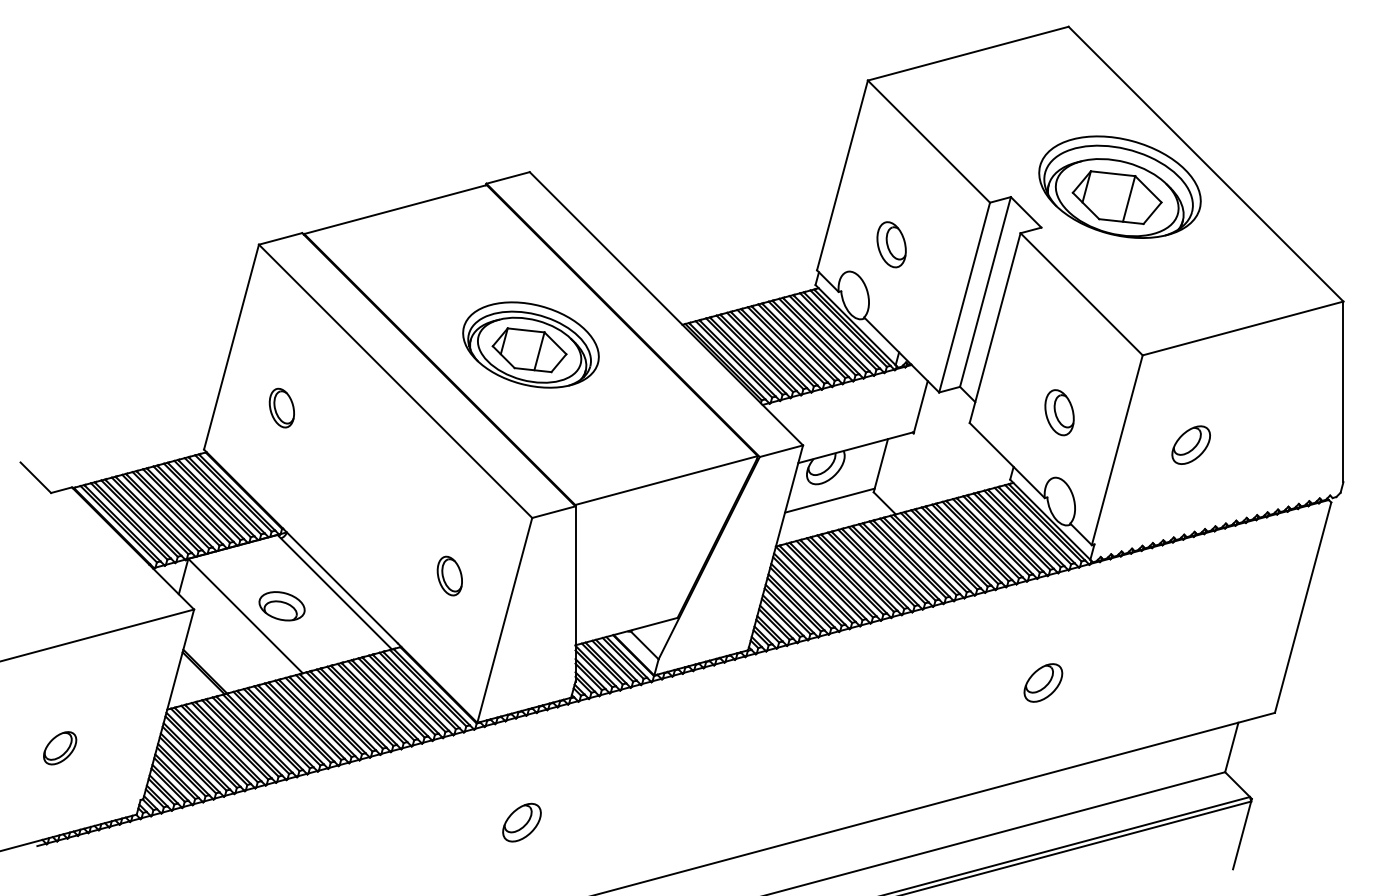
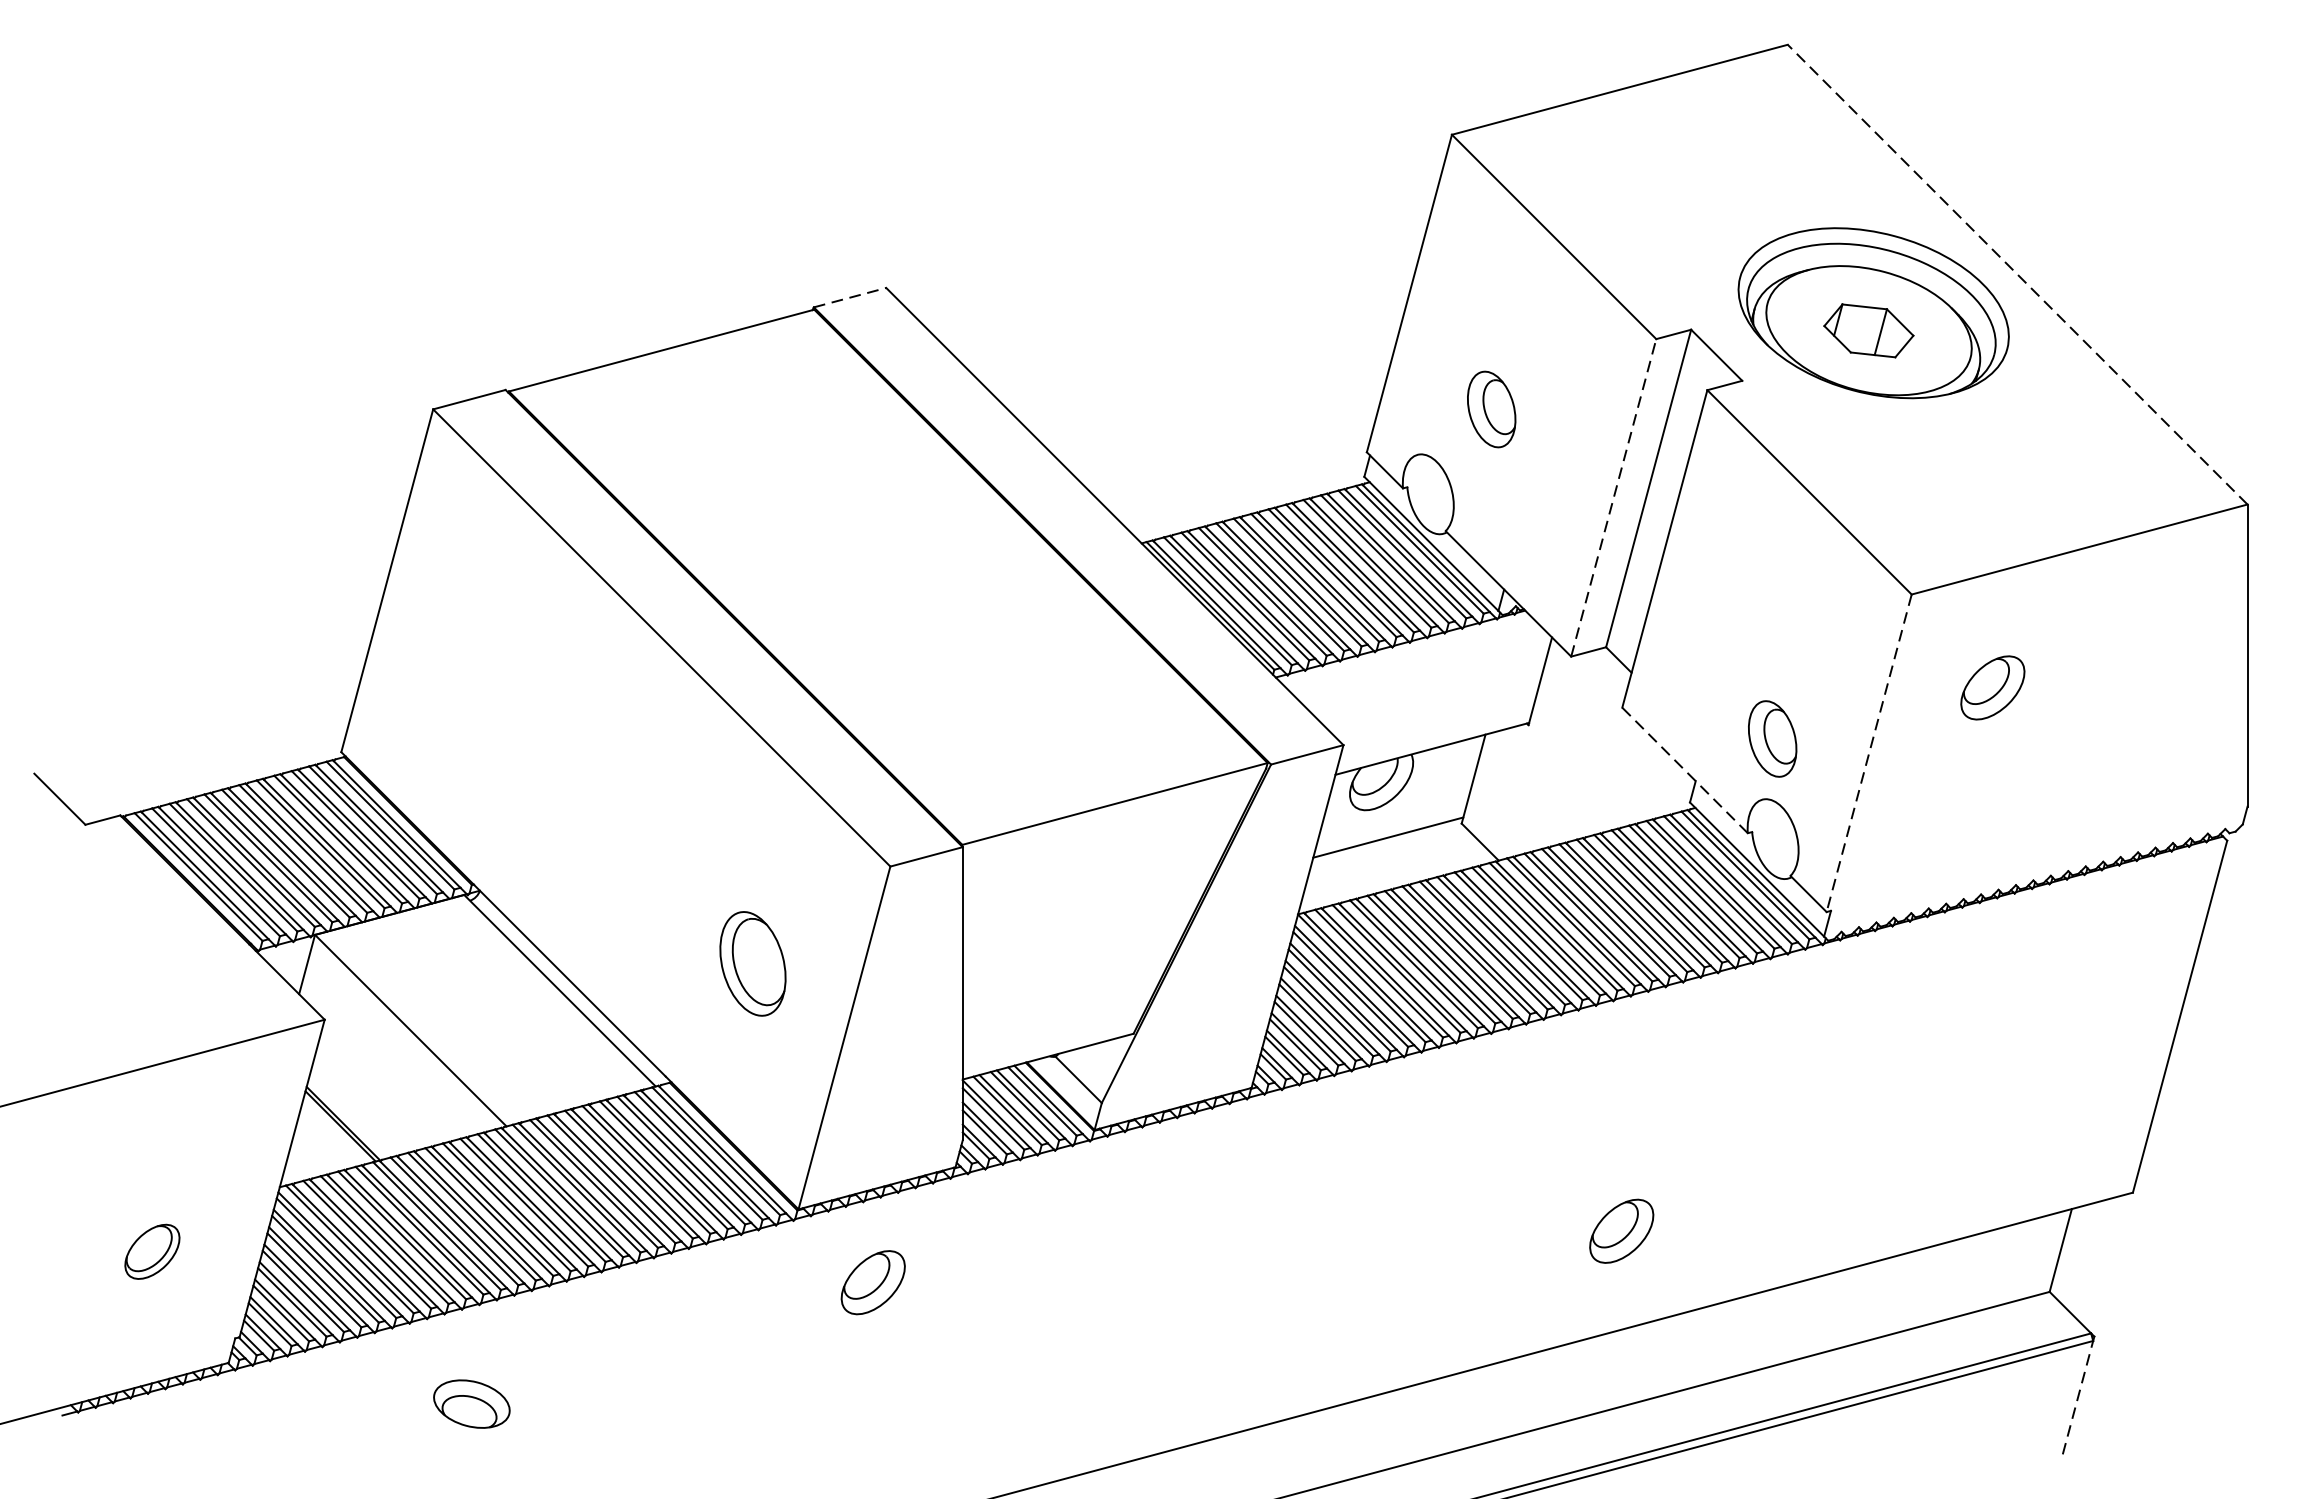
line: (1205, 163) -> (2016, 273), solid -> dashed
line: (508, 177) -> (850, 296), solid -> dashed
part: (1116, 197) -> (1867, 330), size x0.6
line: (964, 297) -> (1613, 497), solid -> dashed
part: (530, 344) -> (887, 576), removed
part: (281, 407) -> (470, 681), removed
part: (1059, 412) -> (1772, 738), moved
part: (1190, 444) -> (1991, 686), moved
line: (1117, 450) -> (1869, 753), solid -> dashed
line: (1006, 460) -> (1683, 770), solid -> dashed
part: (449, 575) -> (751, 962), size x1.6
part: (281, 606) -> (470, 1404), moved
part: (1043, 682) -> (1621, 1230), moved
part: (60, 748) -> (153, 1252), moved
part: (521, 822) -> (872, 1282), moved
line: (1242, 834) -> (2078, 1396), solid -> dashed

